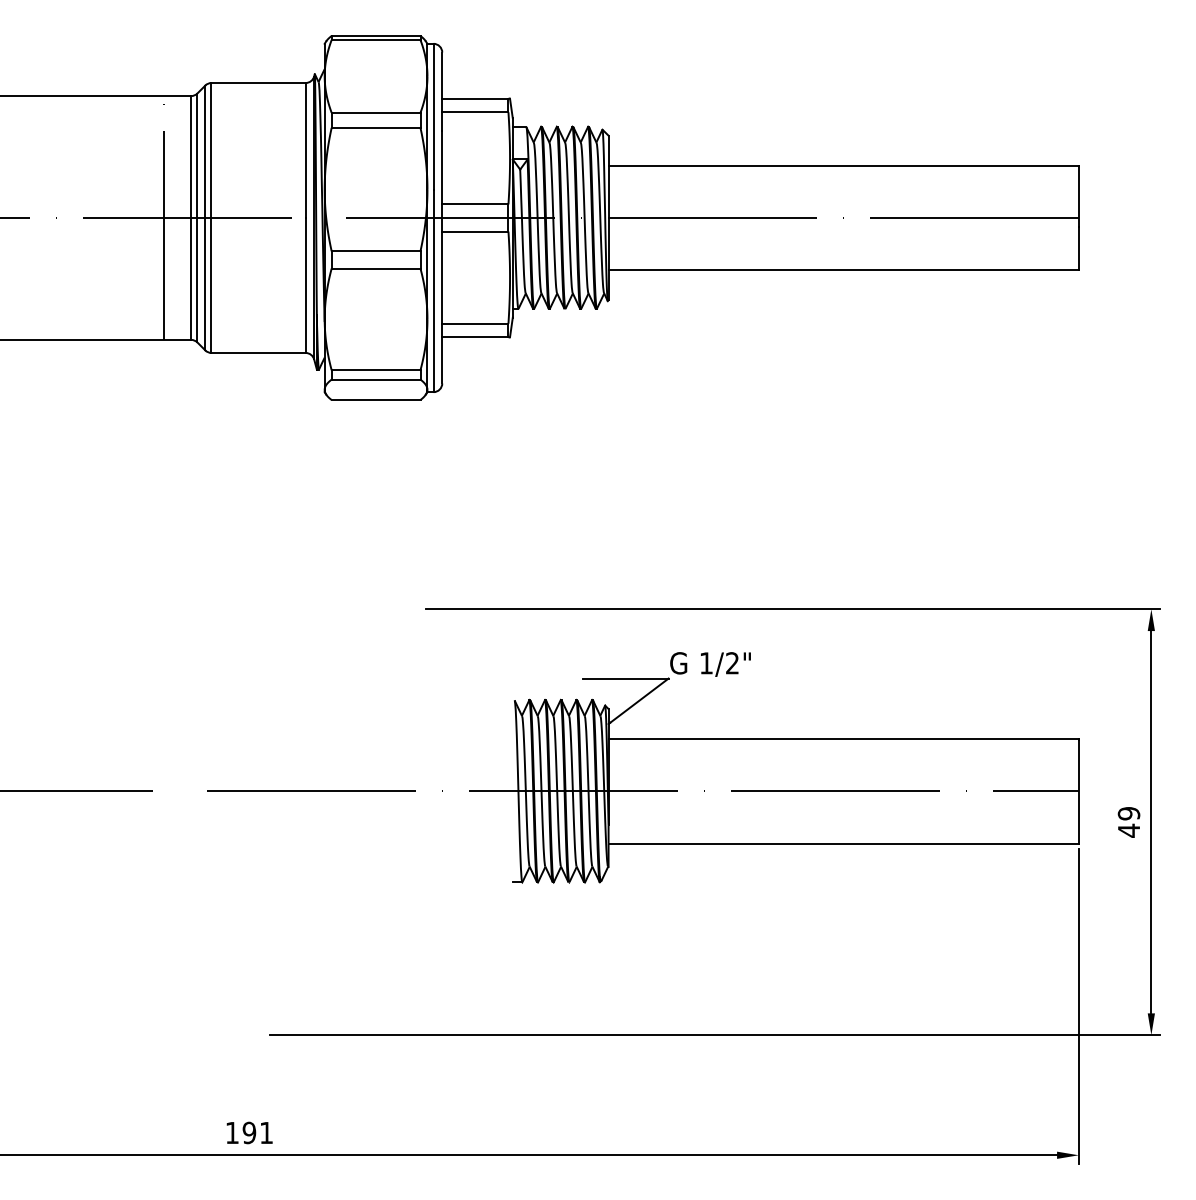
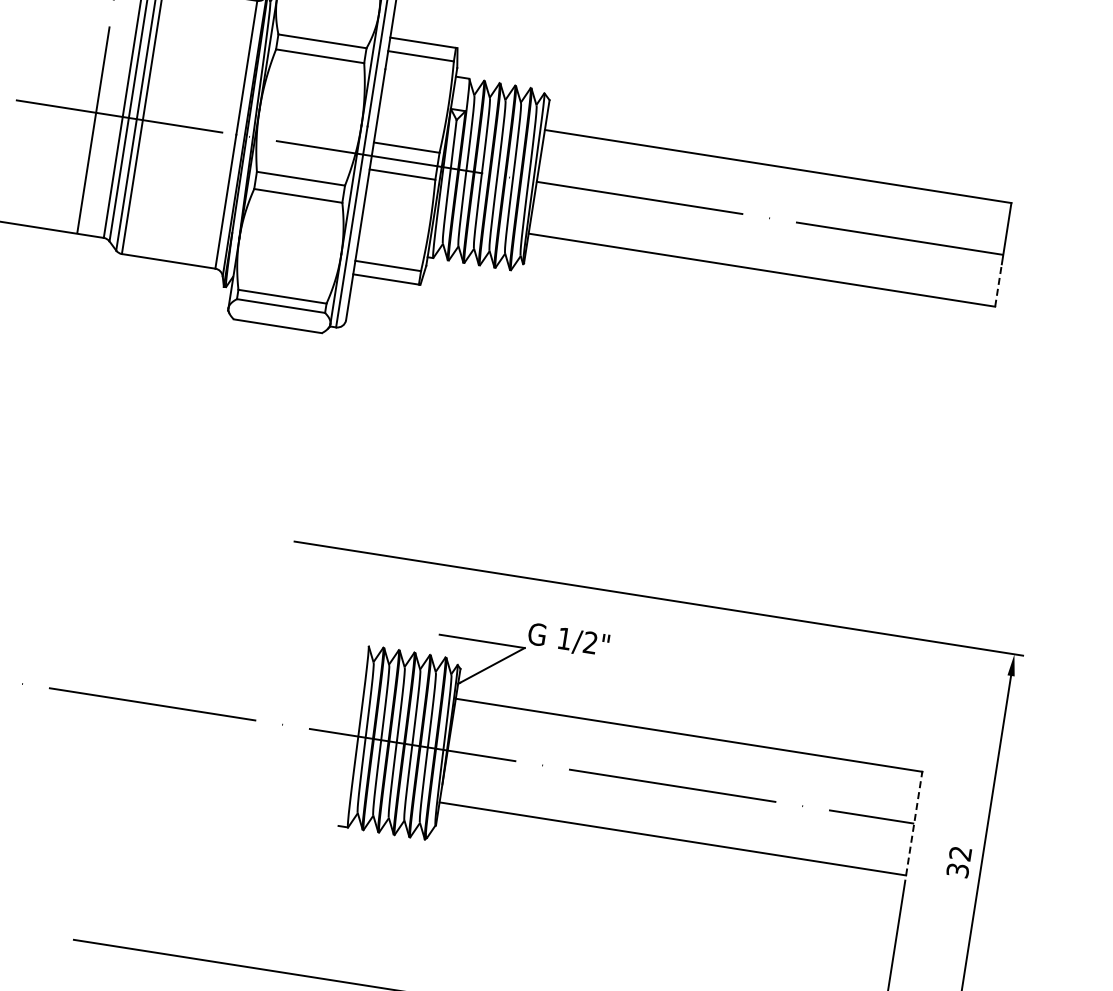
line: (1078, 248) -> (998, 285), solid -> dashed
line: (1078, 791) -> (913, 823), solid -> dashed
text: (1128, 822) -> (958, 862), 49 -> 32

